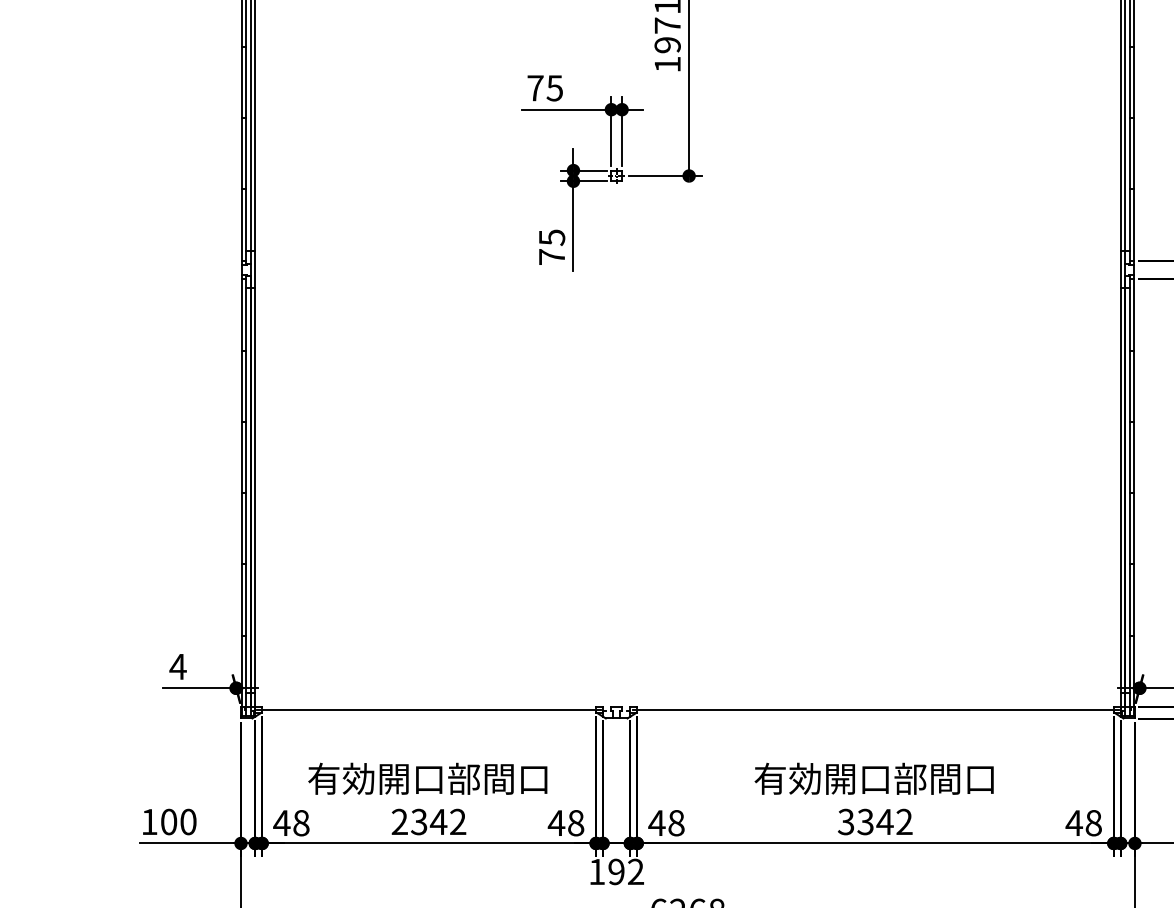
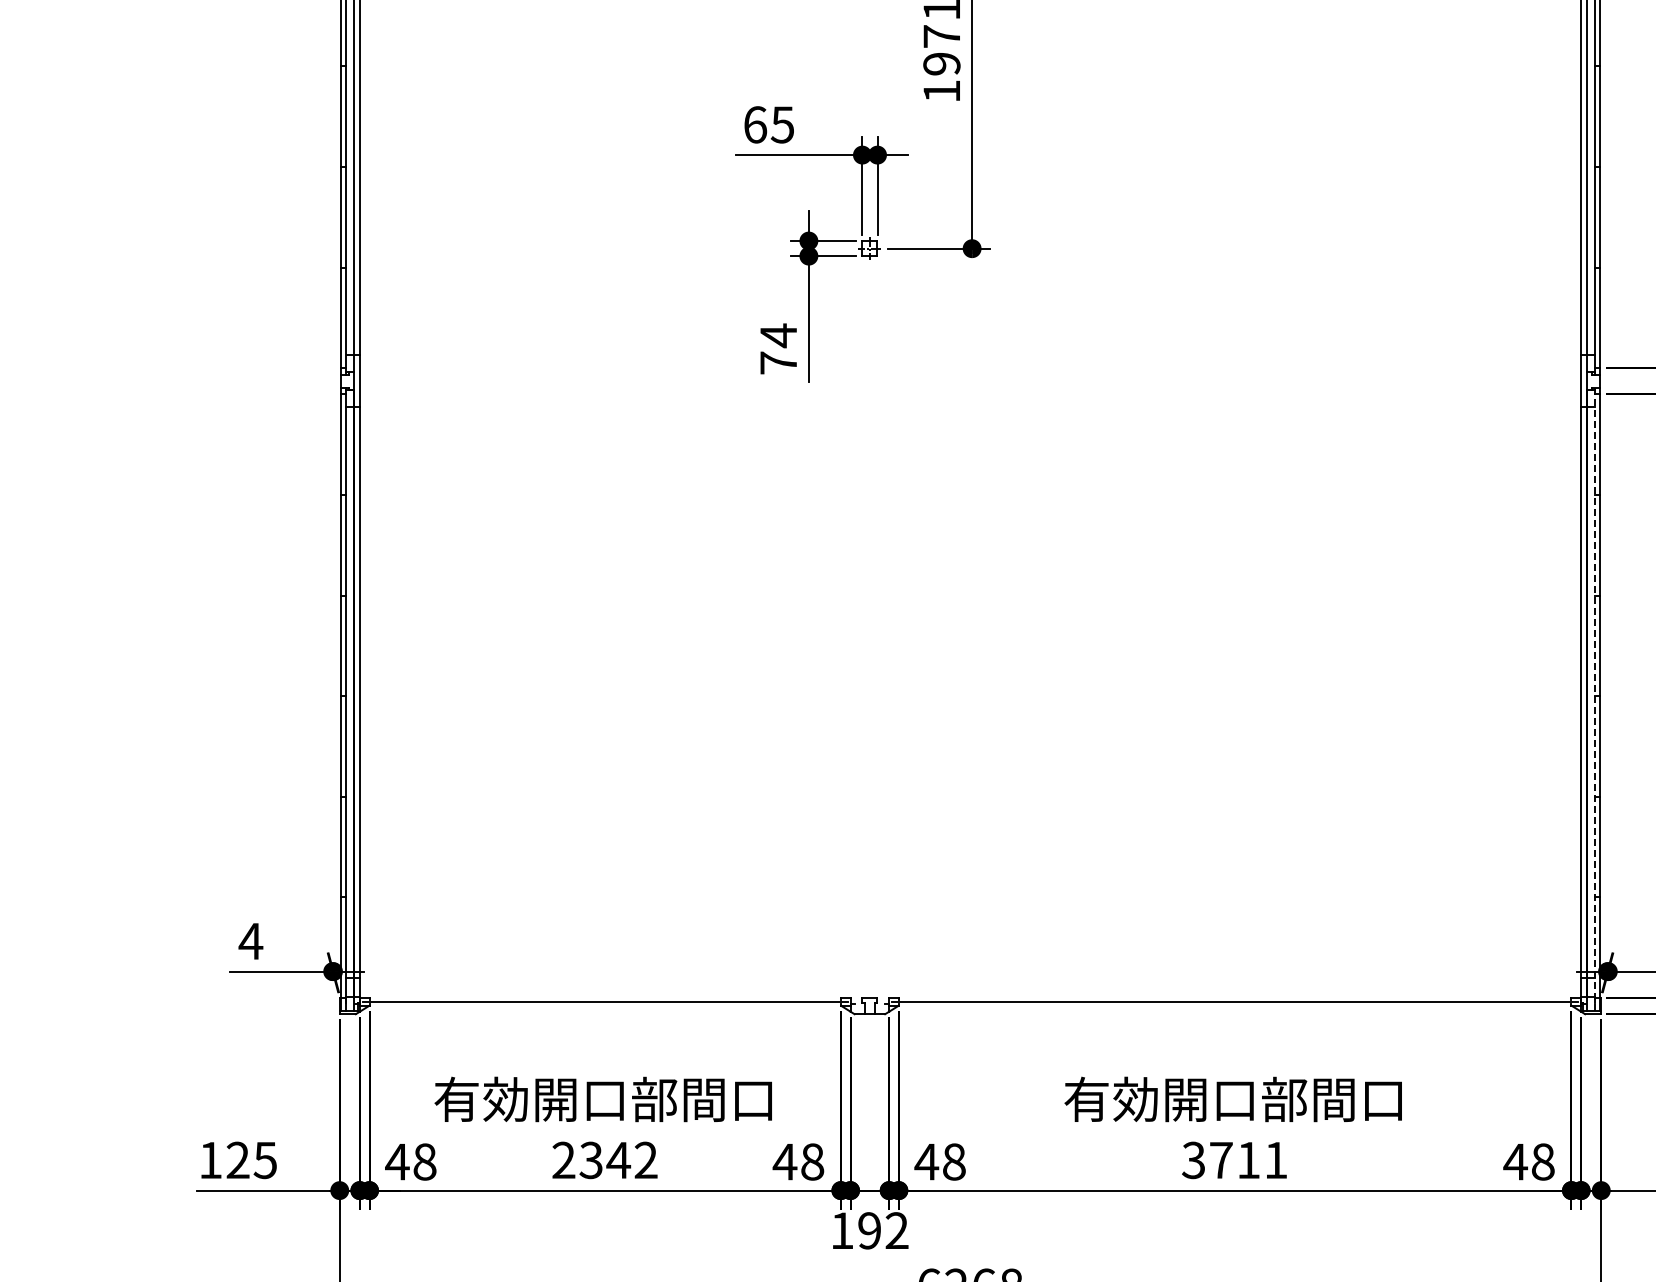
text: (535, 88) -> (755, 124), 75 -> 65
text: (551, 237) -> (778, 335), 75 -> 74
line: (1130, 495) -> (1594, 699), solid -> dashed
text: (178, 822) -> (251, 1160), 100 -> 125
text: (884, 822) -> (1248, 1160), 3342 -> 3711

